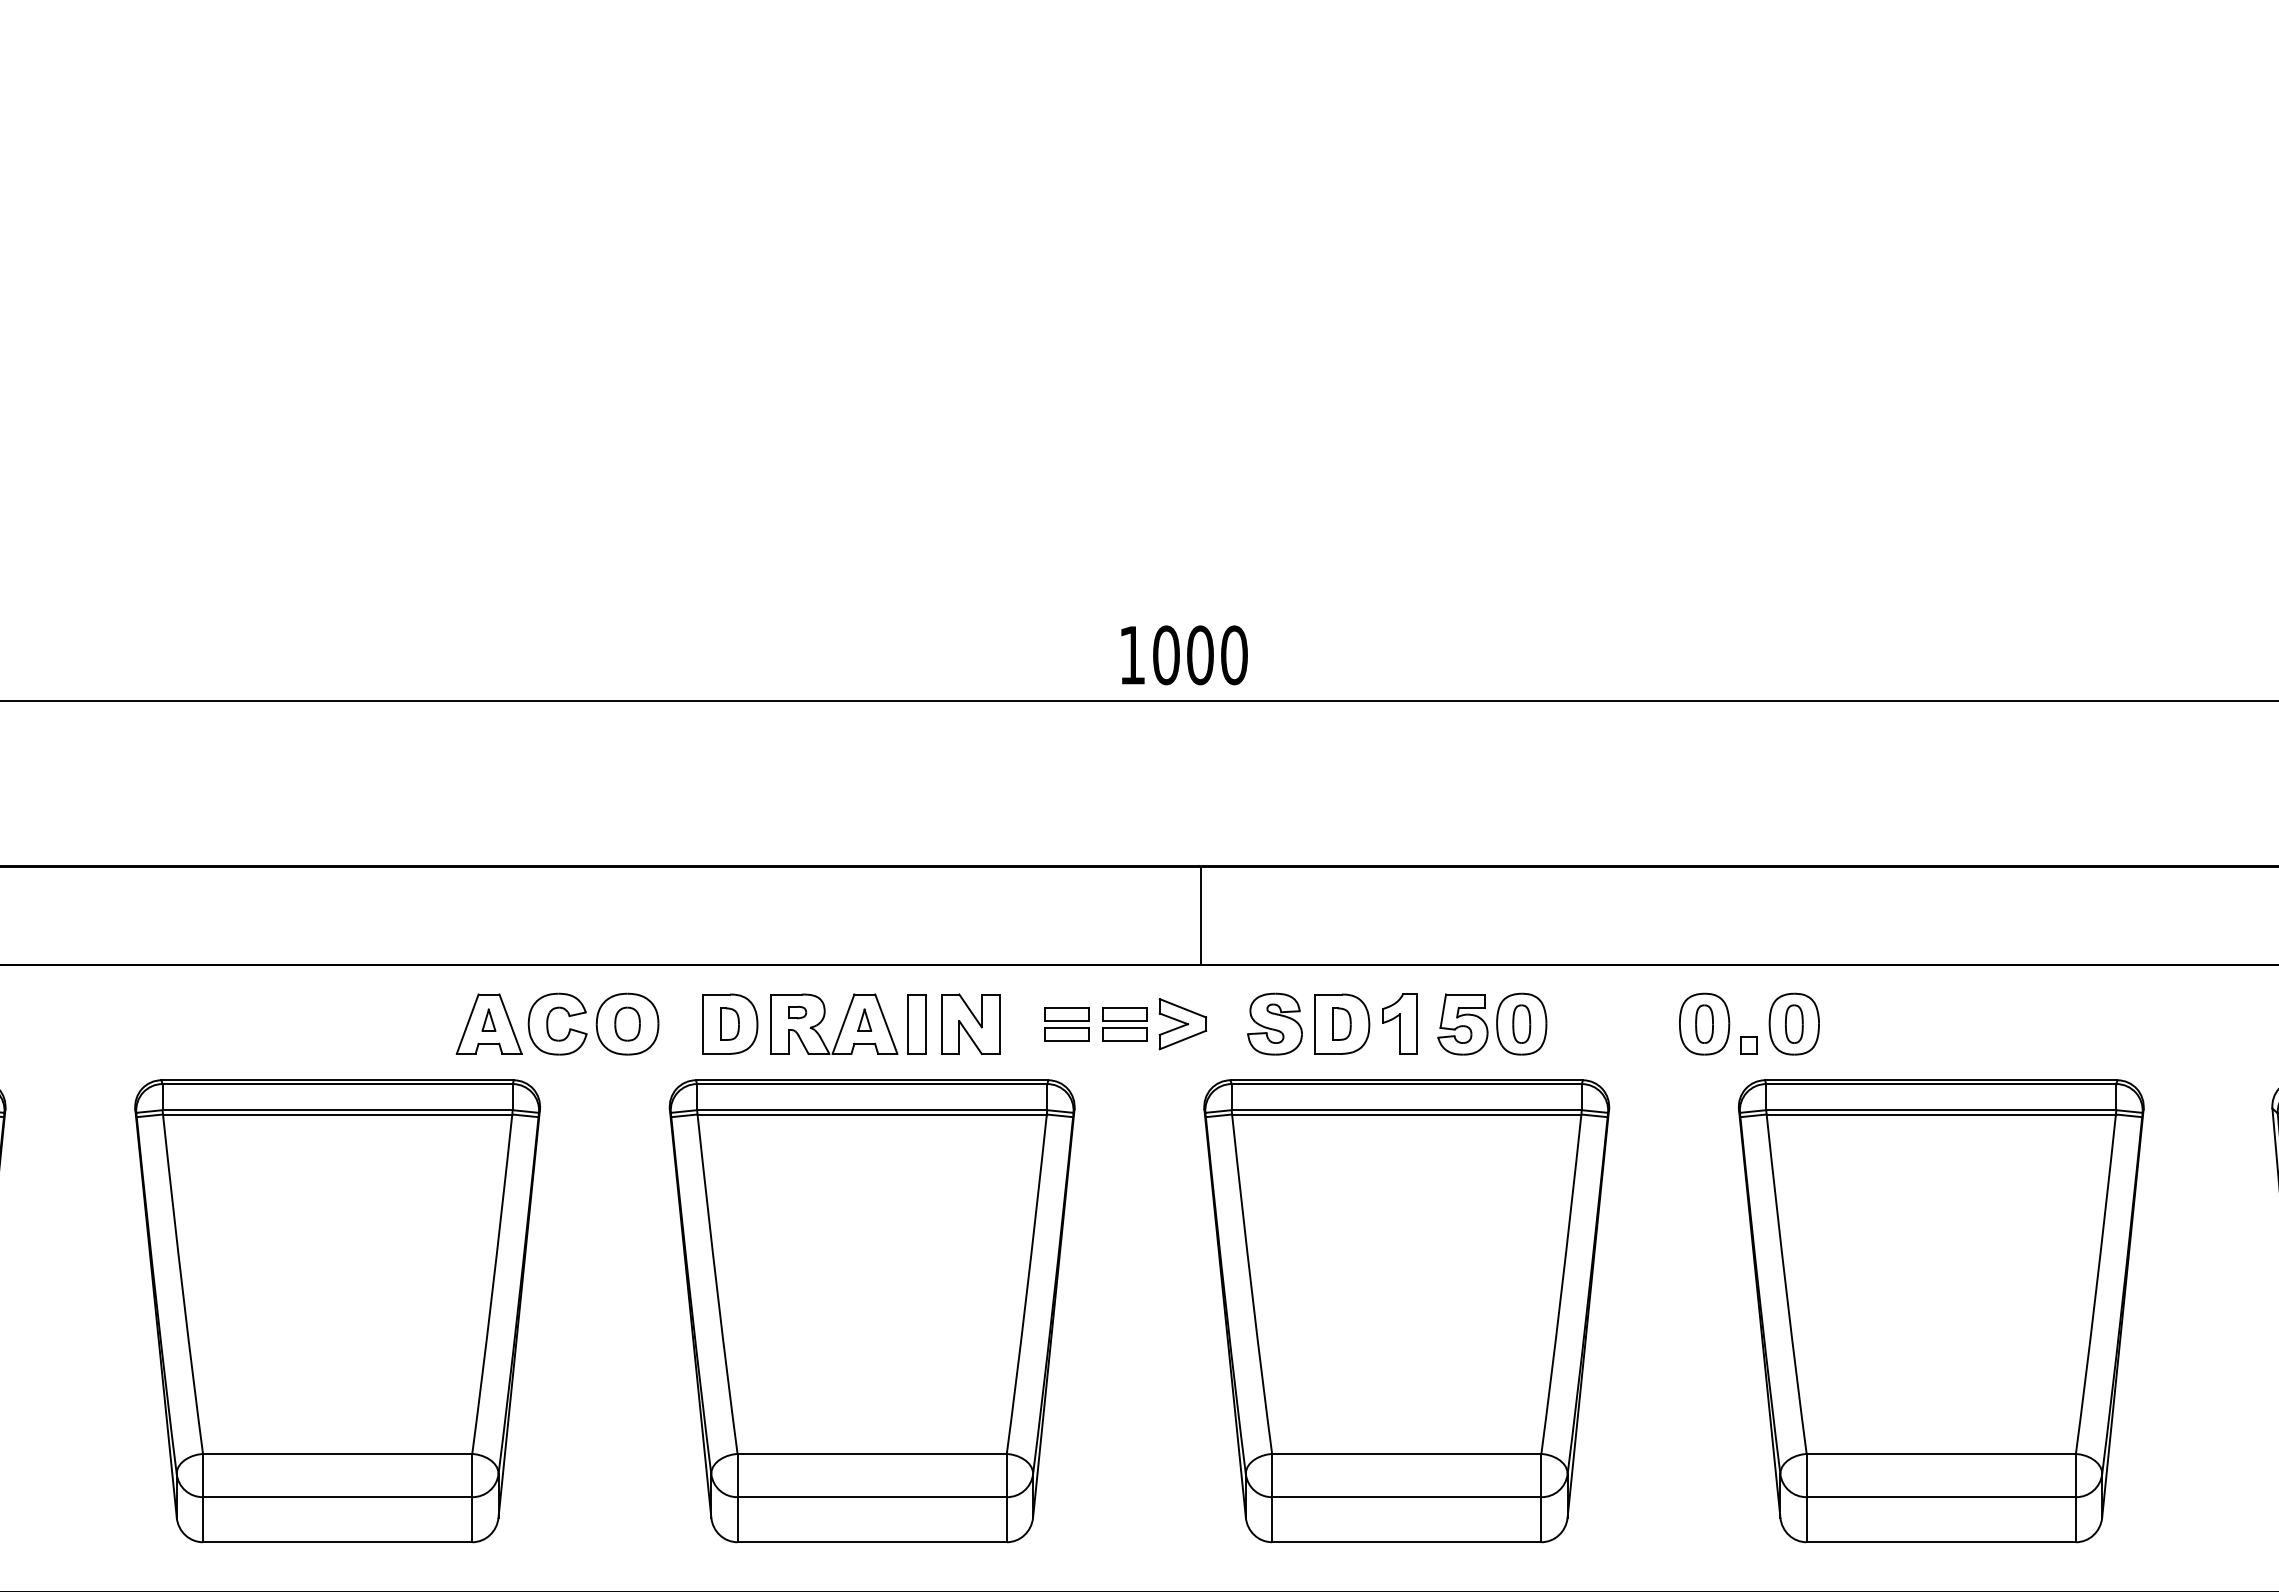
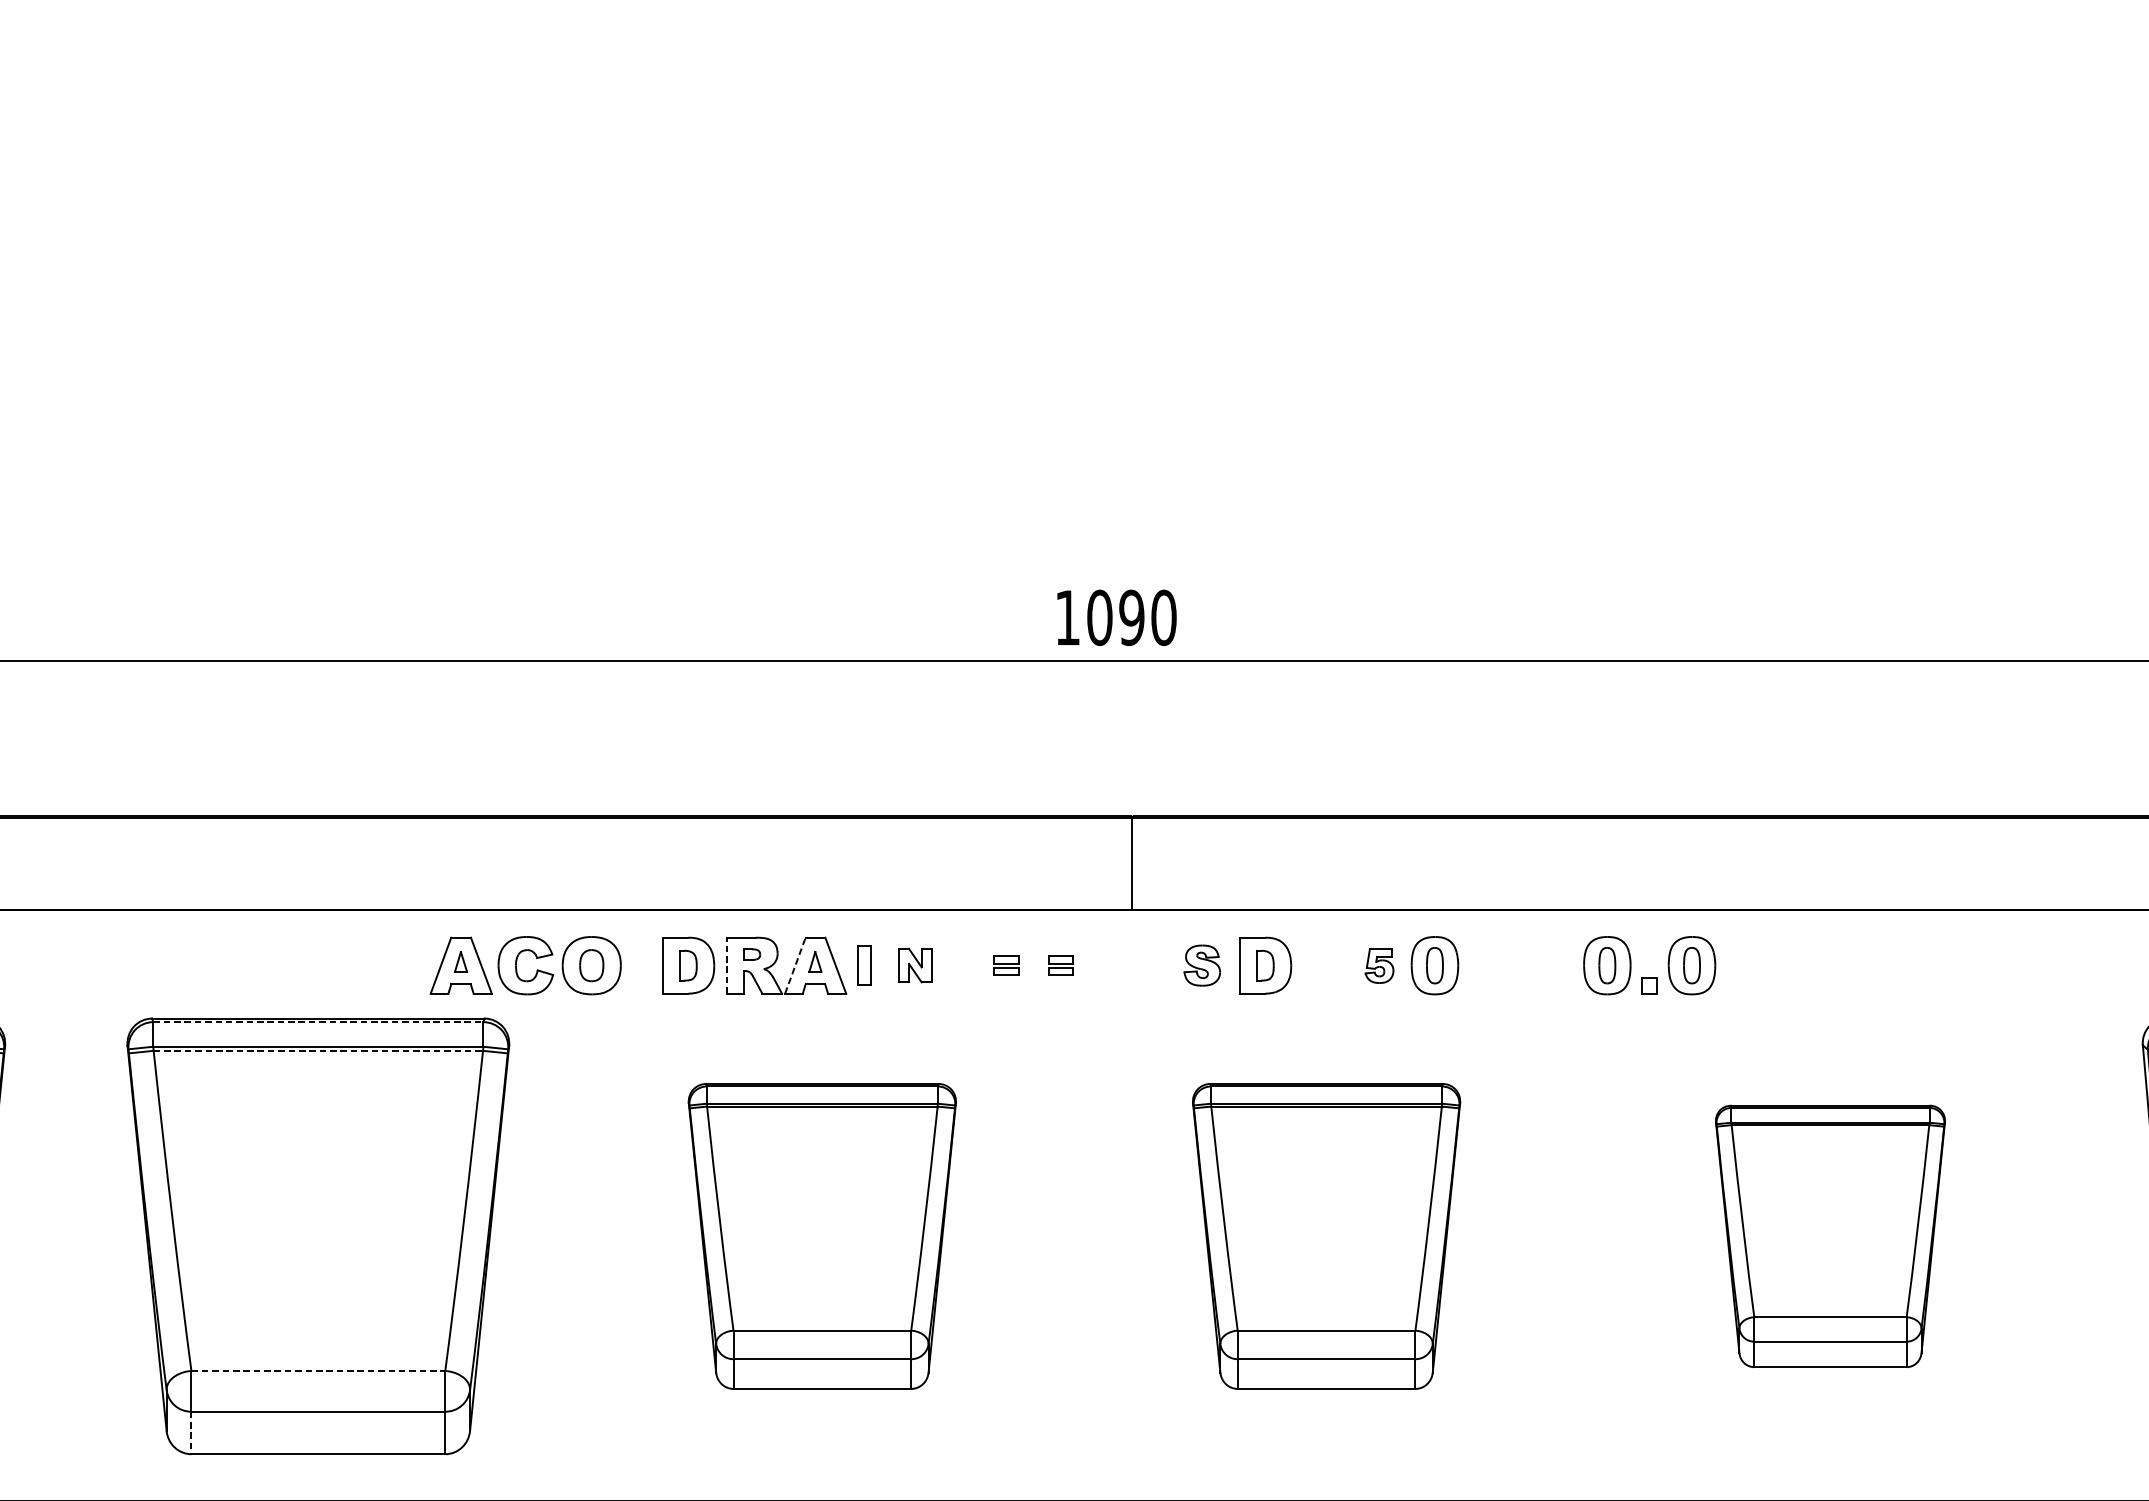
text: (1200, 655) -> (1132, 618), 1000 -> 1090
part: (970, 1023) -> (915, 965), size x0.6
part: (1274, 1023) -> (1201, 965), size x0.7
part: (1399, 1023) -> (1319, 965), removed
line: (770, 1024) -> (726, 965), solid -> dashed
line: (843, 1024) -> (795, 965), solid -> dashed
part: (916, 1024) -> (864, 965), size x0.7
part: (1066, 1024) -> (1005, 965), size x0.6
part: (1124, 1024) -> (1060, 965), size x0.6
part: (1182, 1024) -> (1115, 965), removed
part: (1462, 1024) -> (1379, 965), size x0.6
line: (338, 1084) -> (319, 1022), solid -> dashed
line: (337, 1114) -> (318, 1050), solid -> dashed
part: (871, 1311) -> (821, 1236), size x0.7
part: (1406, 1311) -> (1326, 1236), size x0.7
part: (1940, 1311) -> (1829, 1236), size x0.6
line: (337, 1453) -> (318, 1370), solid -> dashed
line: (203, 1519) -> (191, 1432), solid -> dashed

